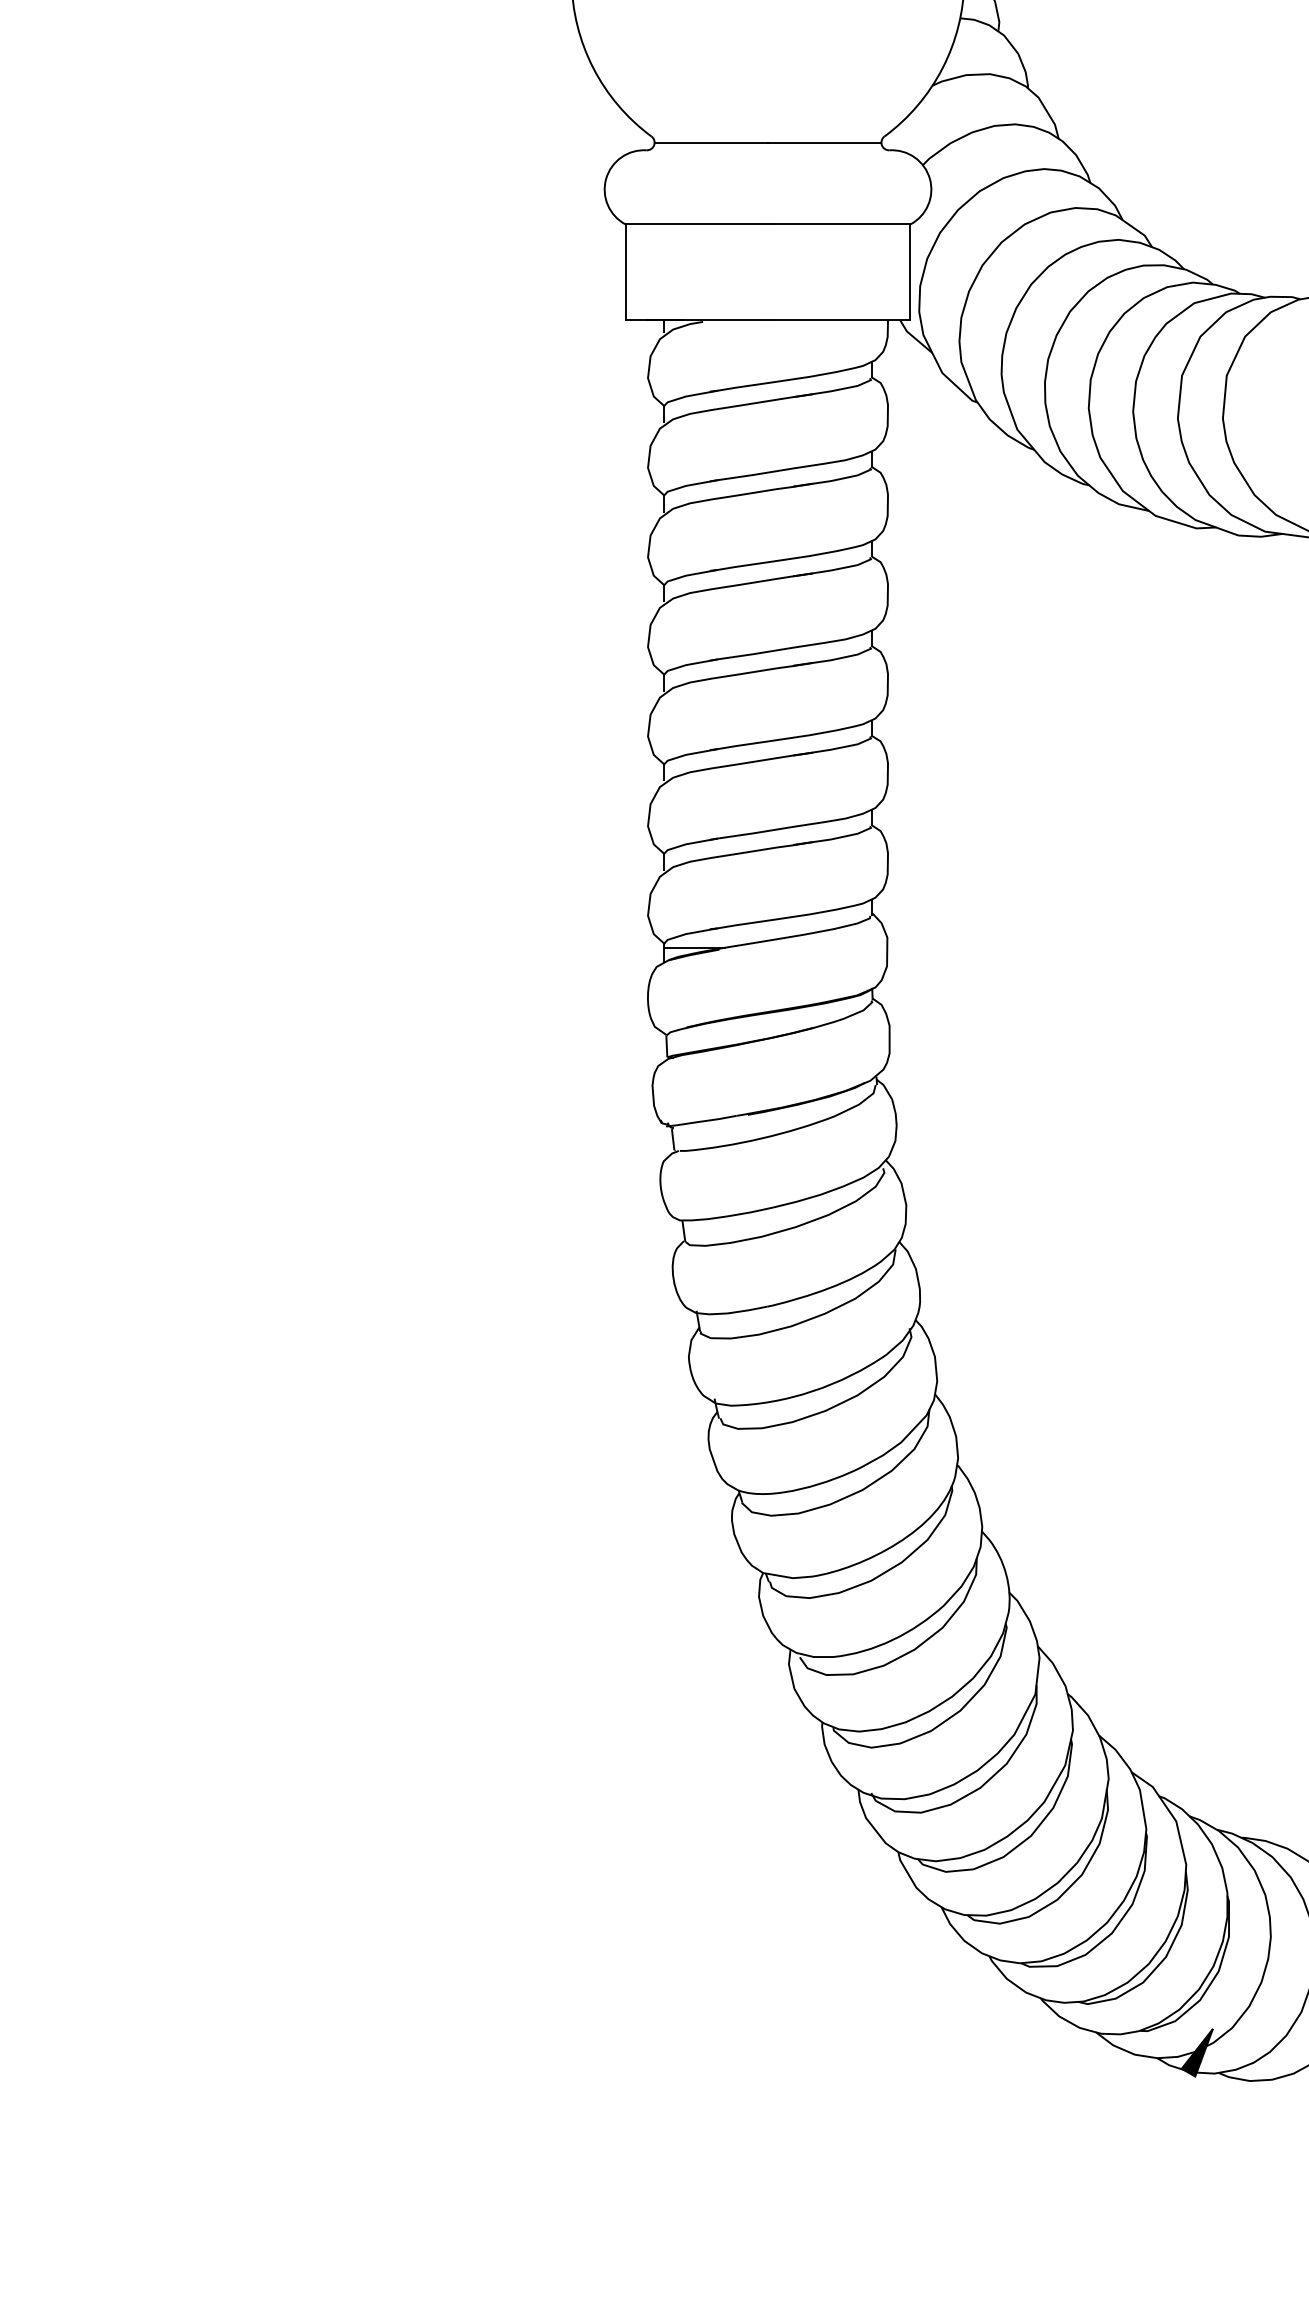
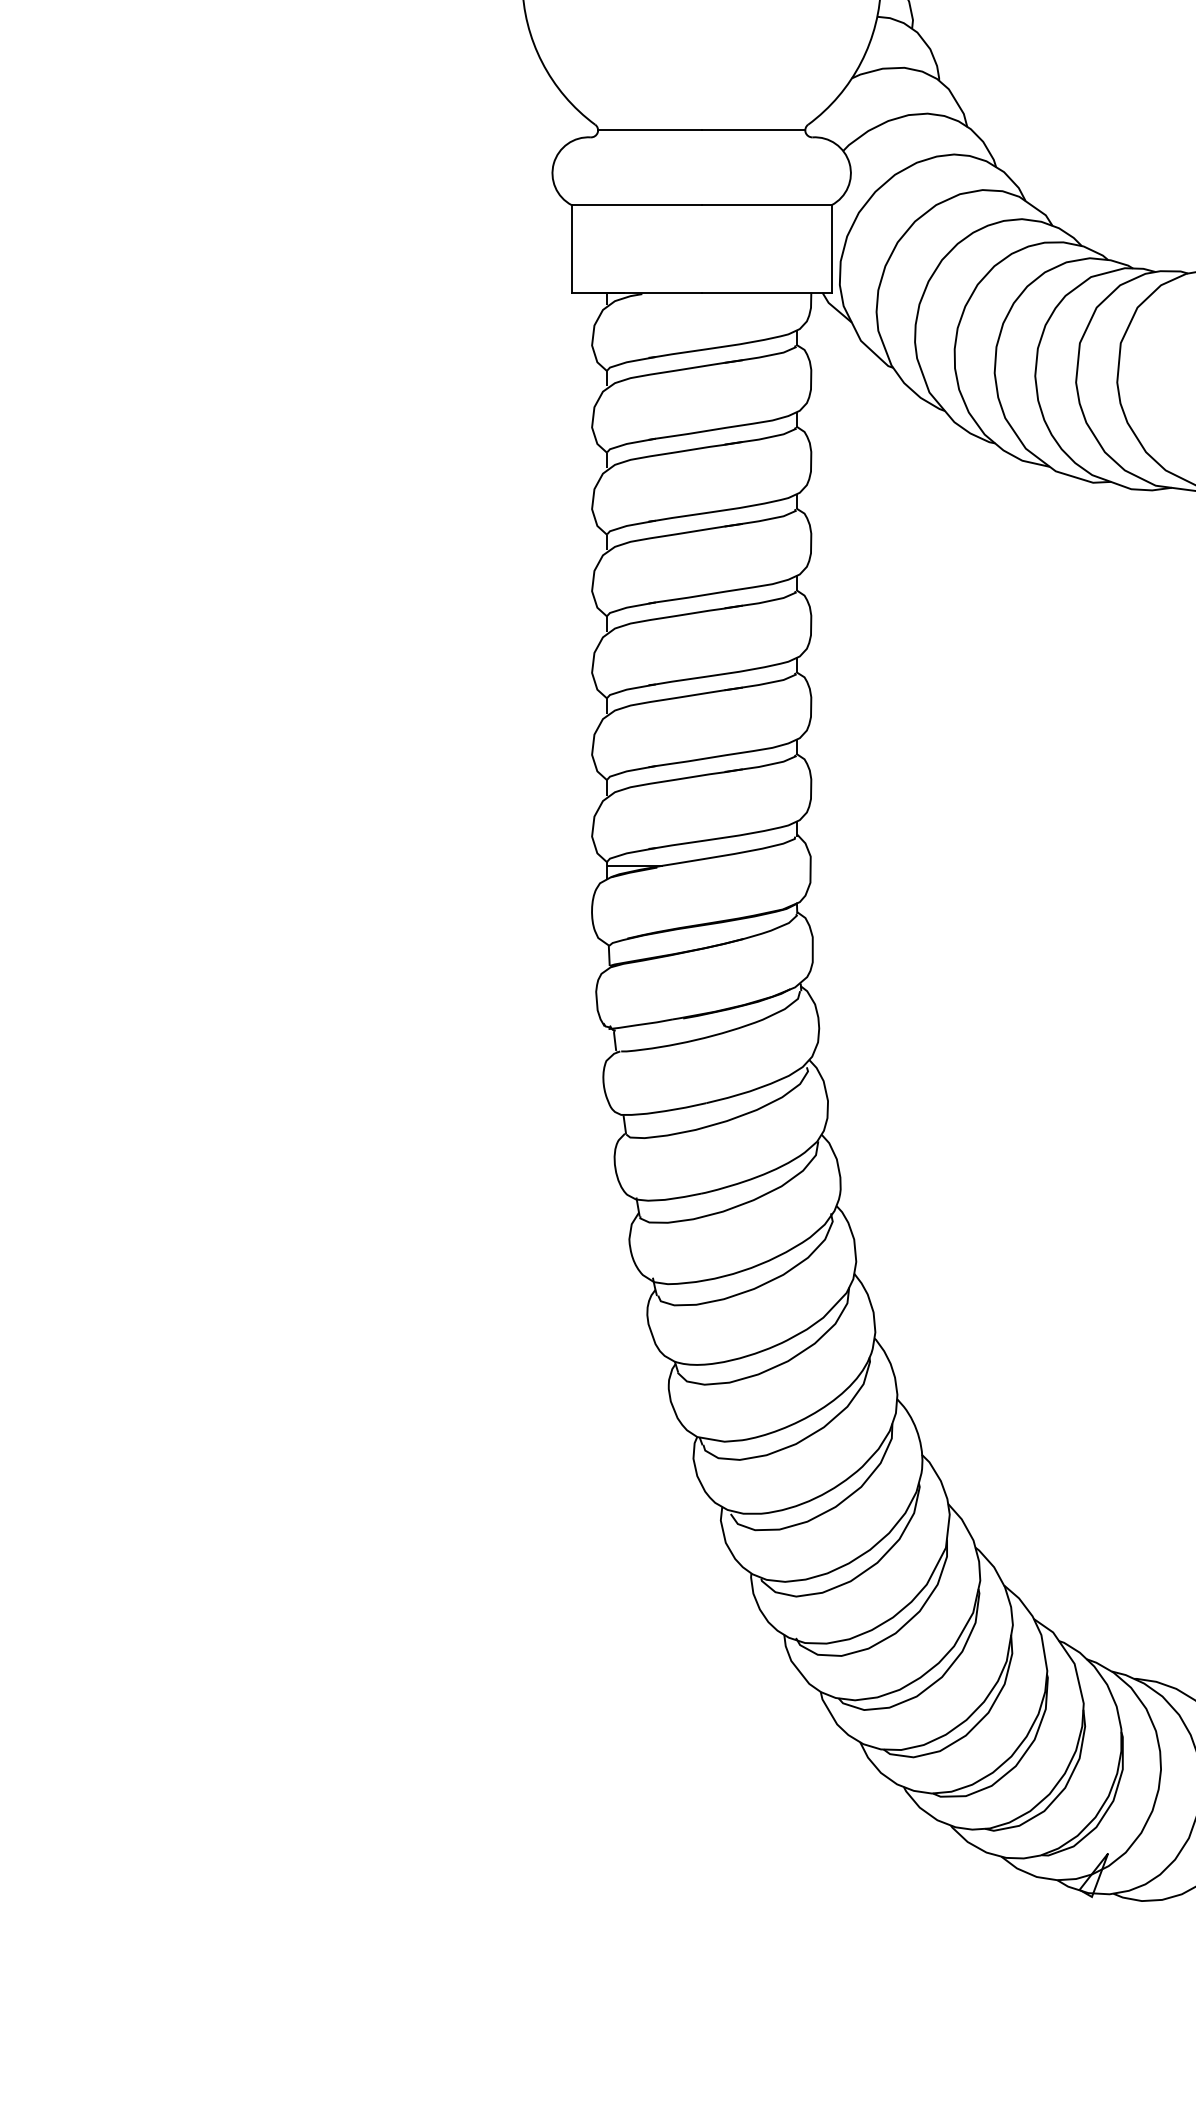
fill: (1196, 2051) -> (1093, 1874), removed

